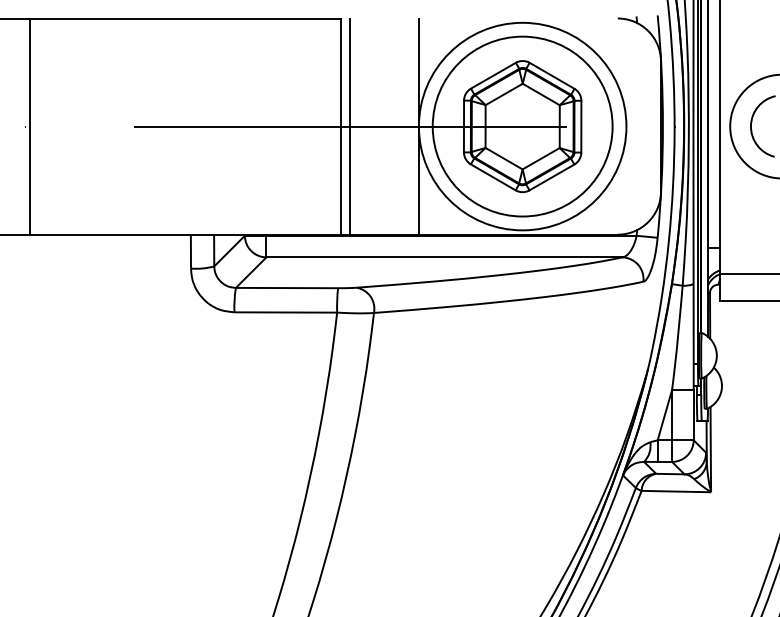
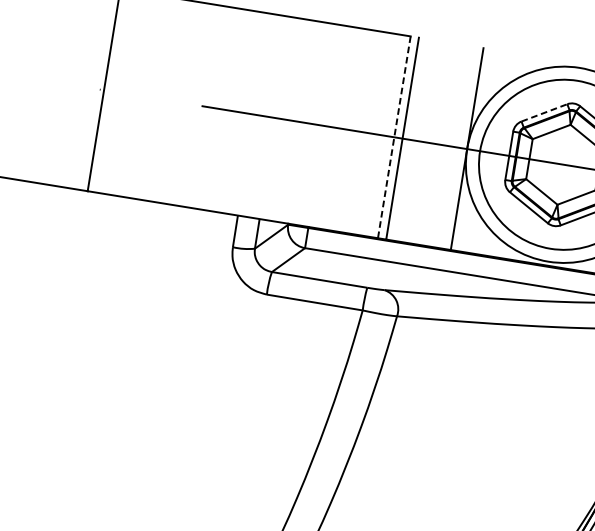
line: (493, 75) -> (544, 112), solid -> dashed
line: (340, 127) -> (393, 138), solid -> dashed

